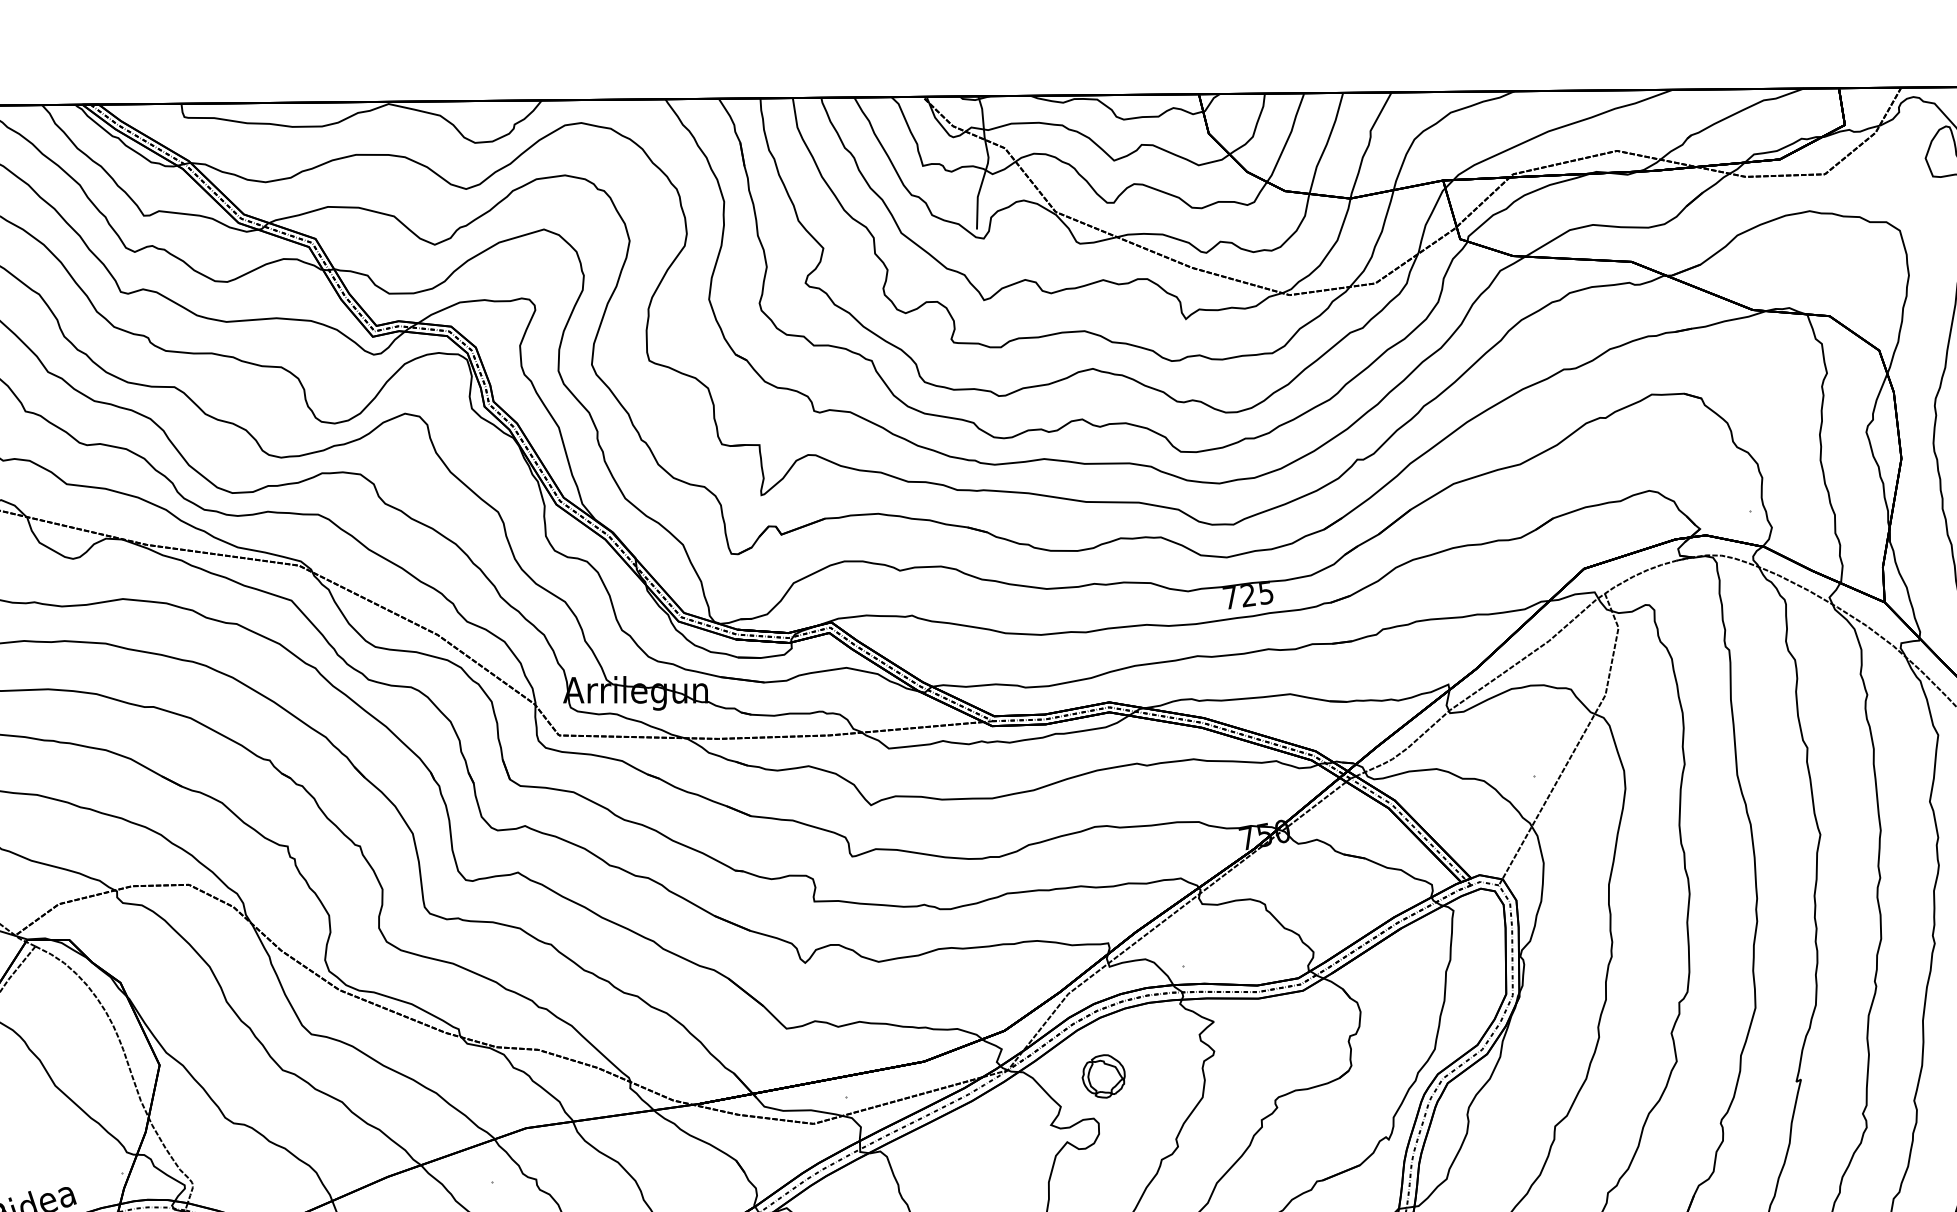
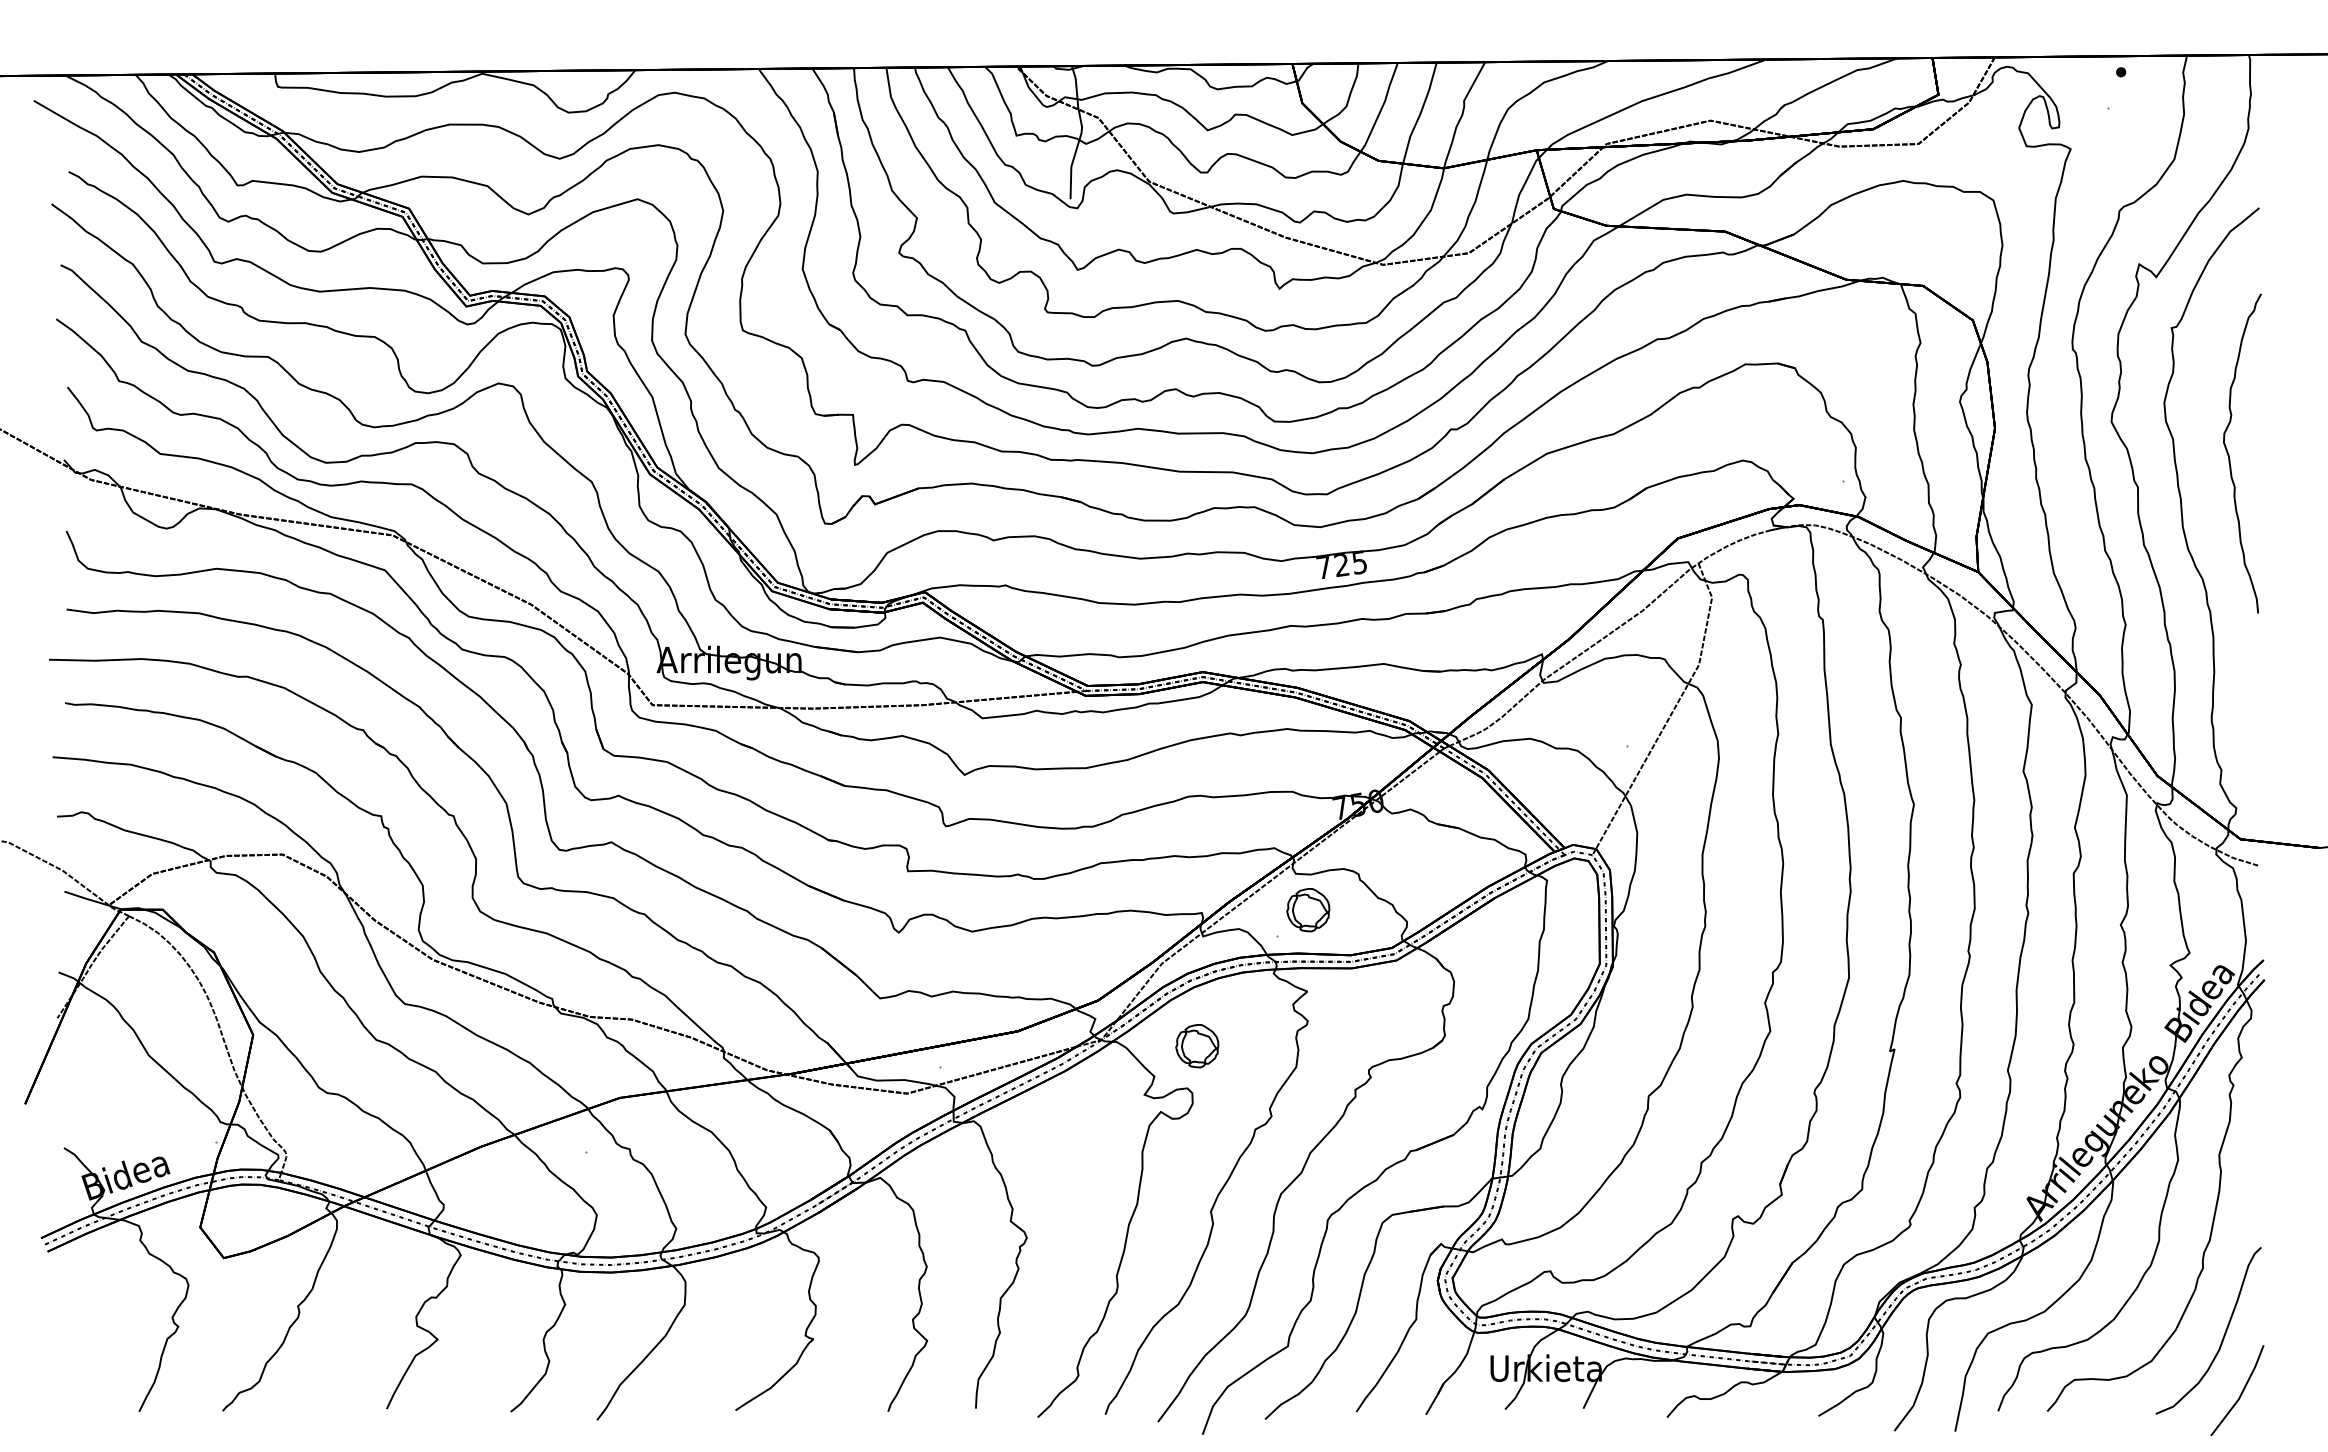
part: (1214, 940) -> (1308, 910), added

